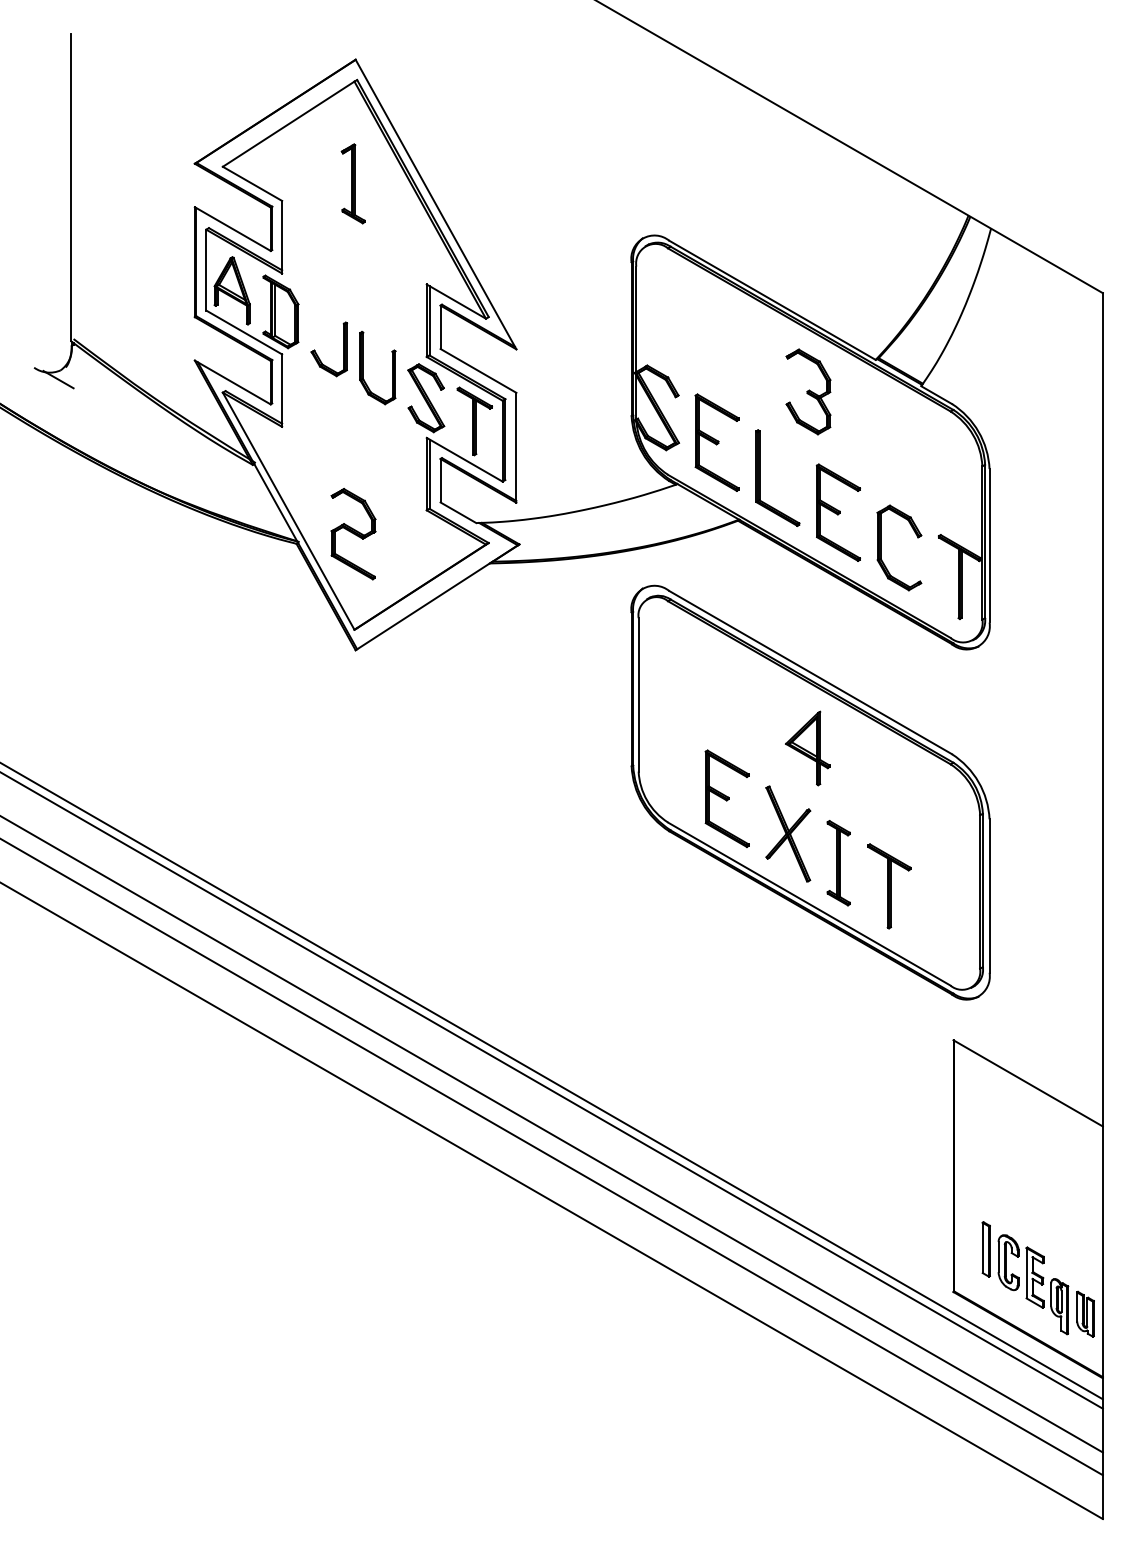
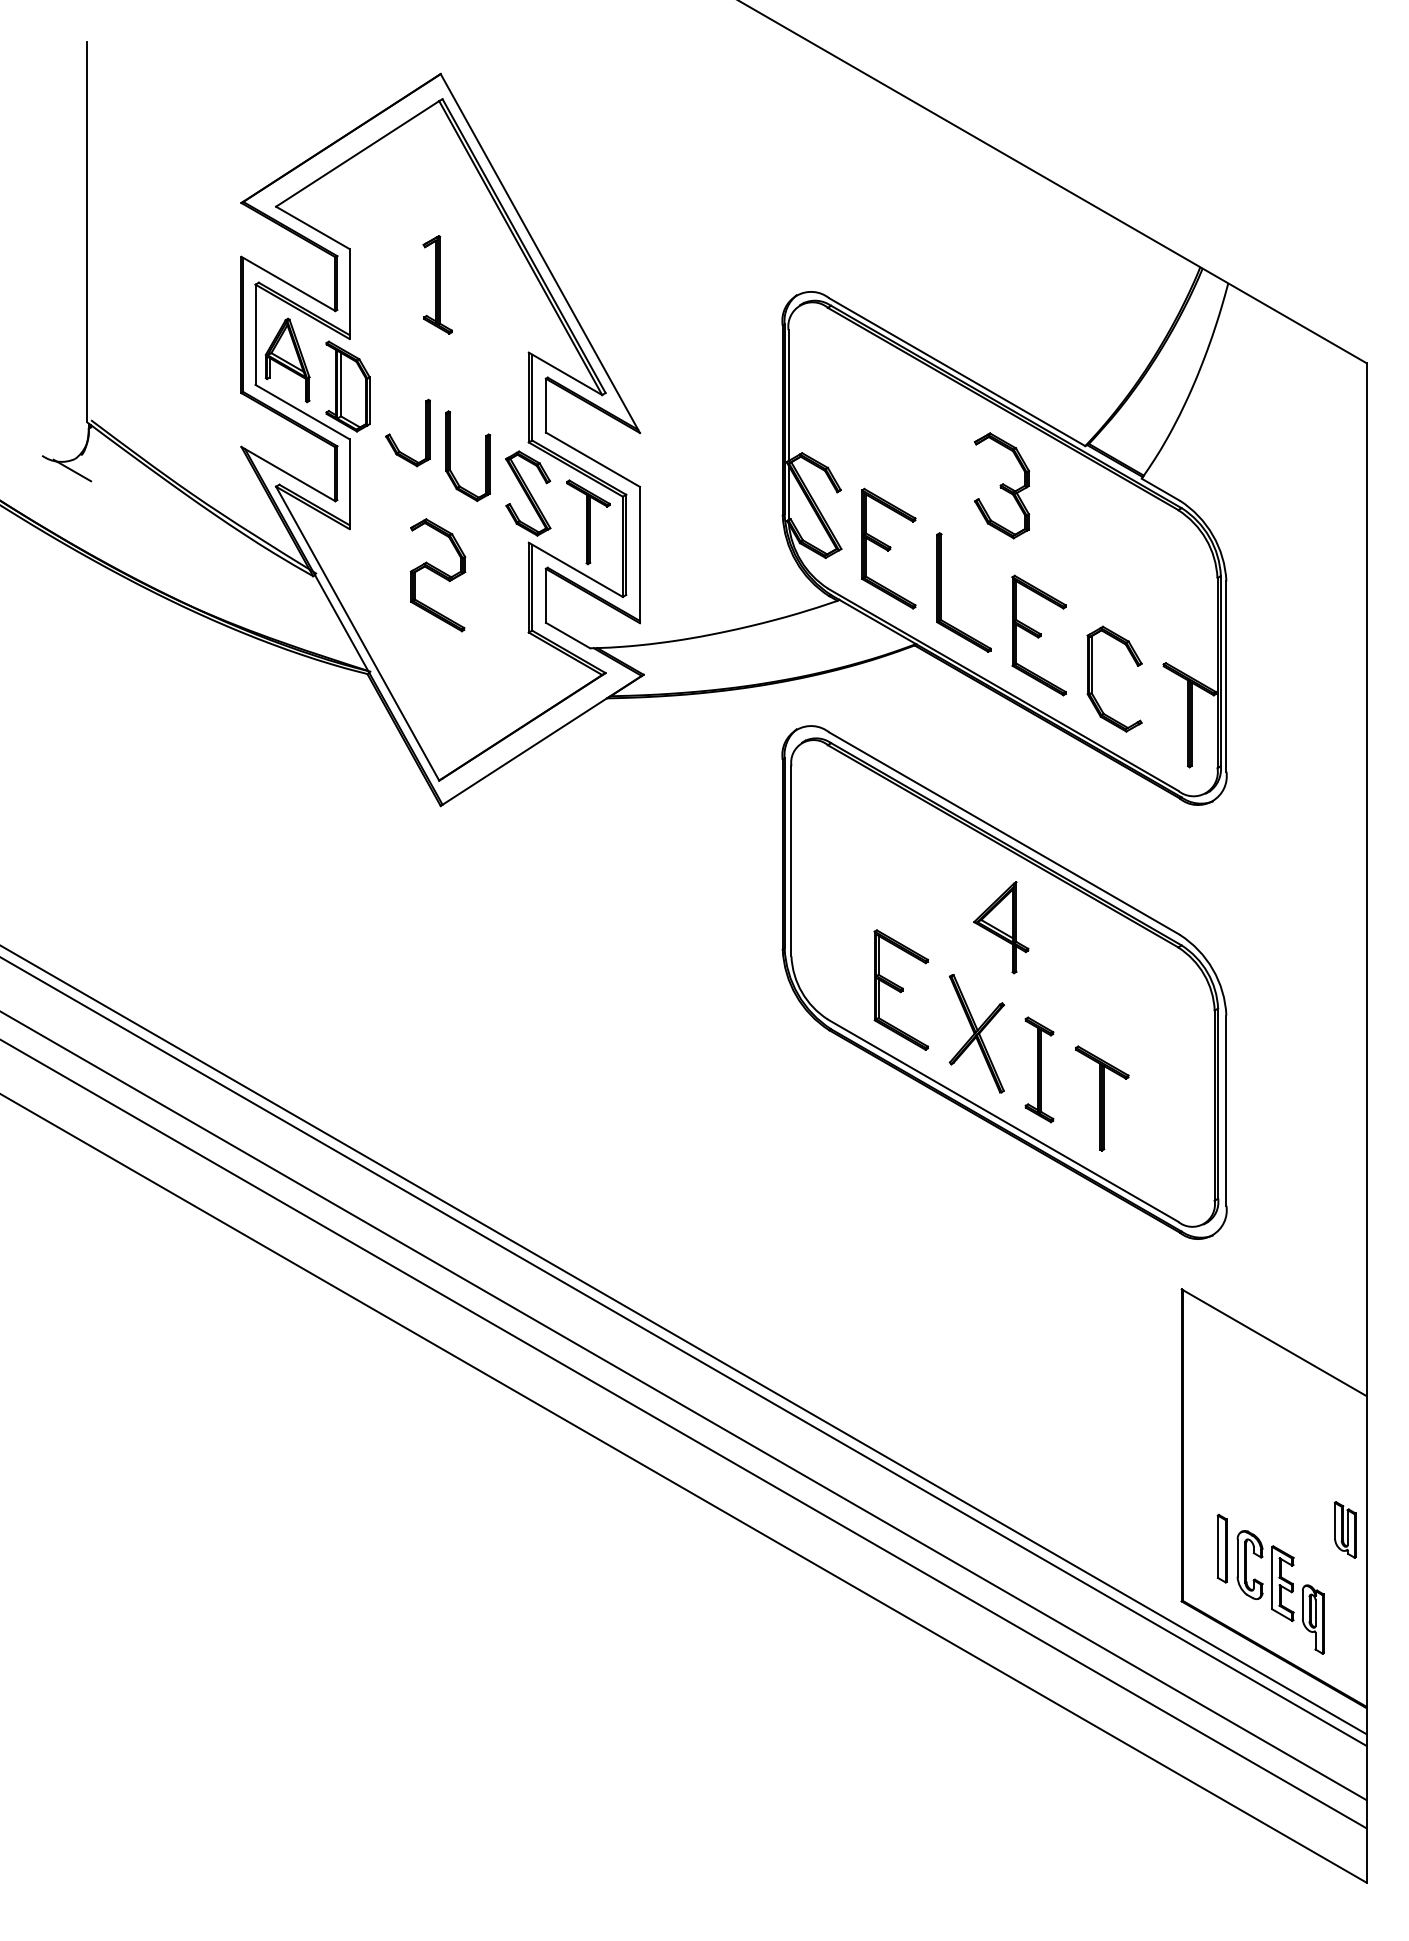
part: (352, 183) -> (436, 284), moved
part: (353, 534) -> (438, 575), moved
part: (1085, 1313) -> (1345, 1528), moved

